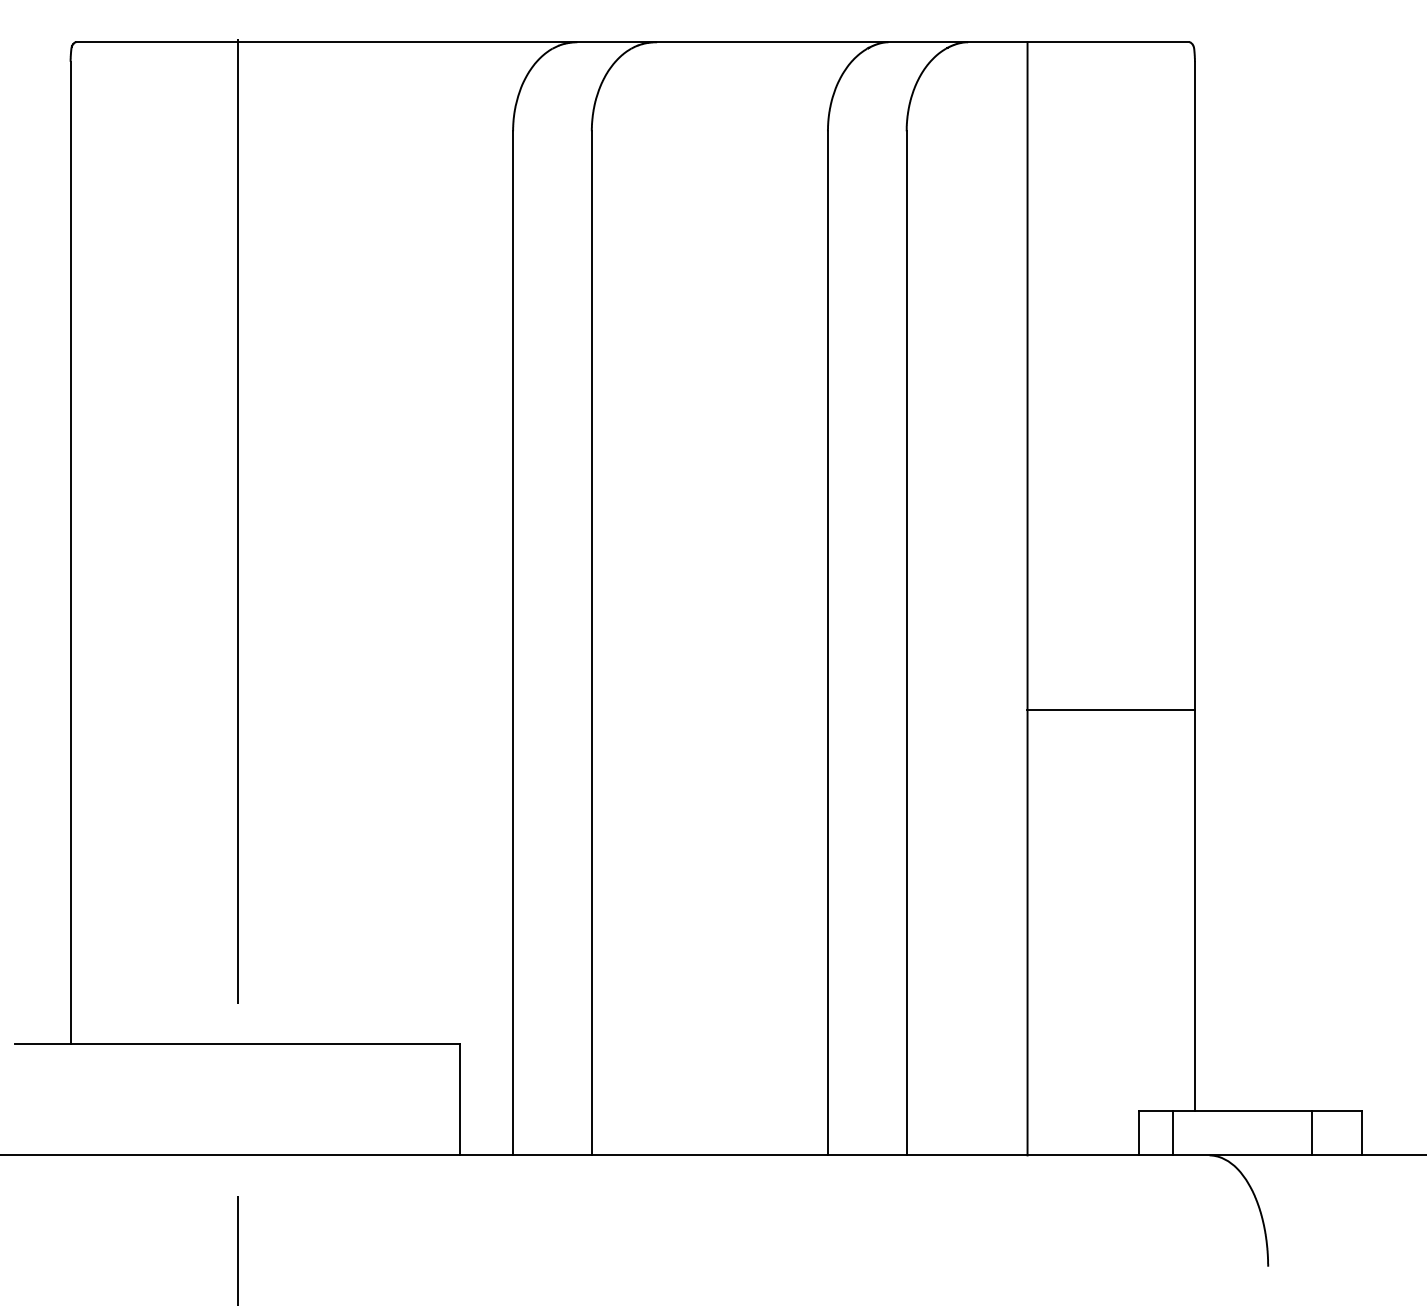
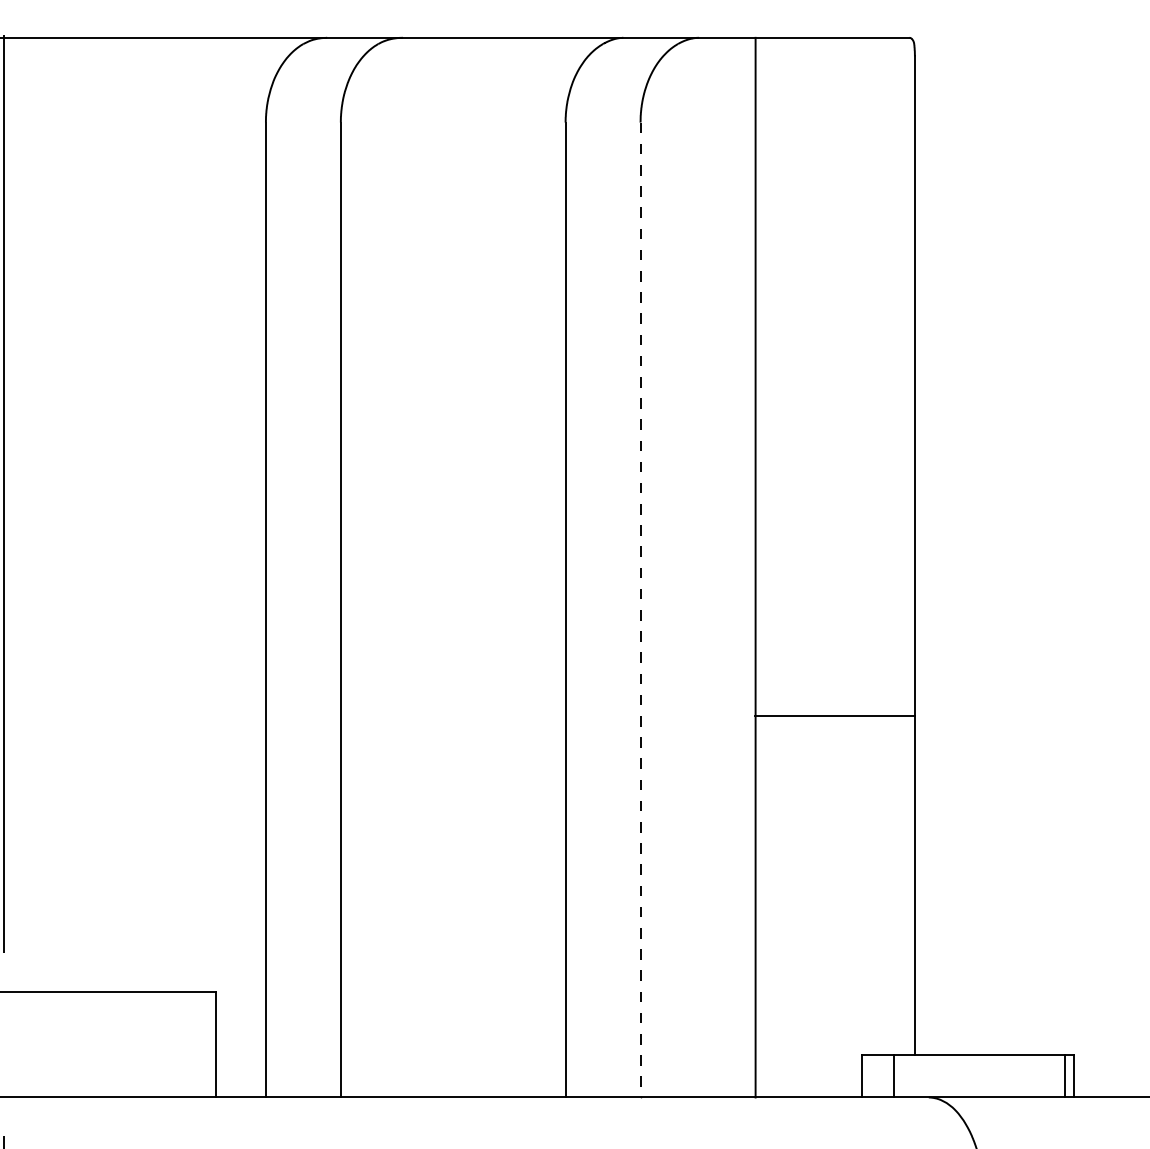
line: (906, 643) -> (640, 610), solid -> dashed
line: (1110, 710) -> (834, 715), moved
line: (1311, 1132) -> (1064, 1075), moved

